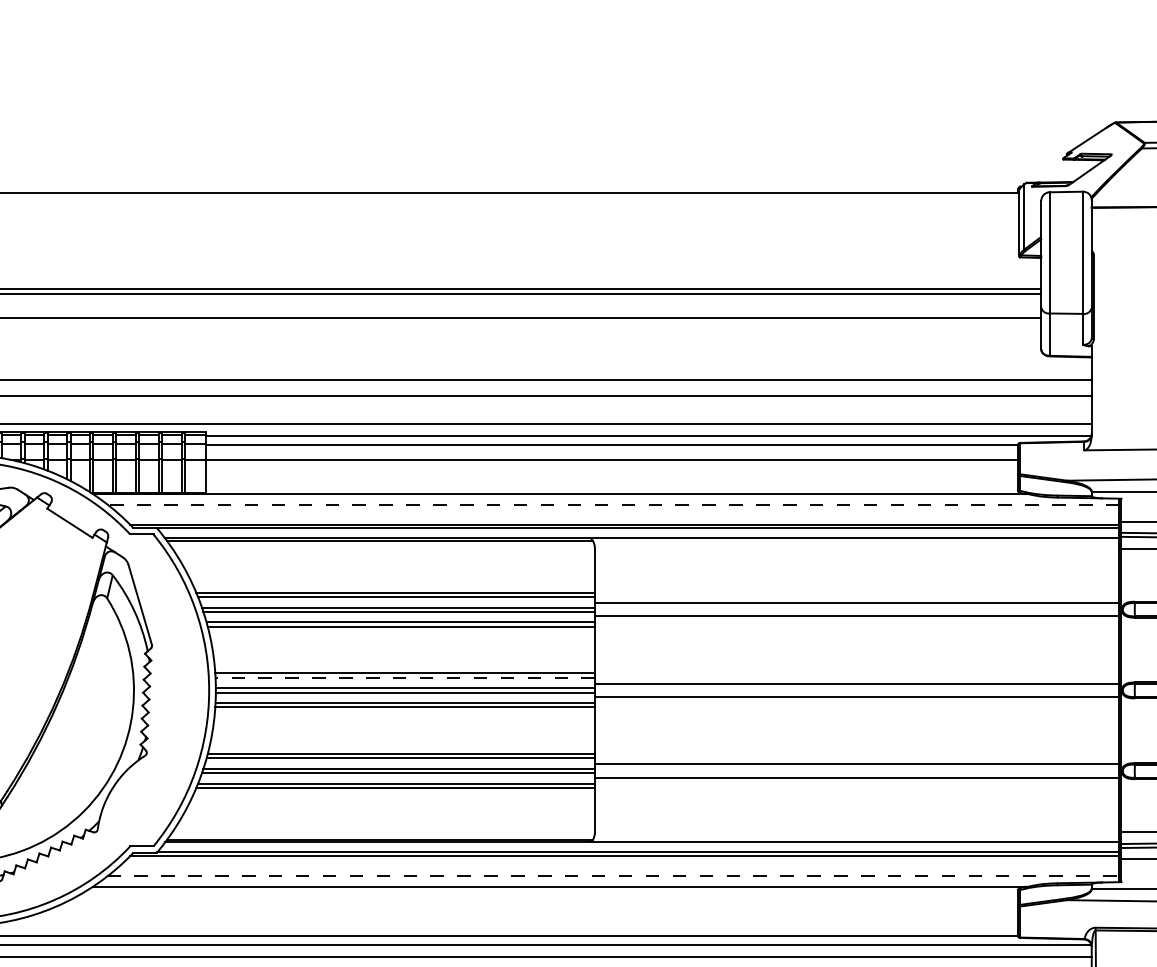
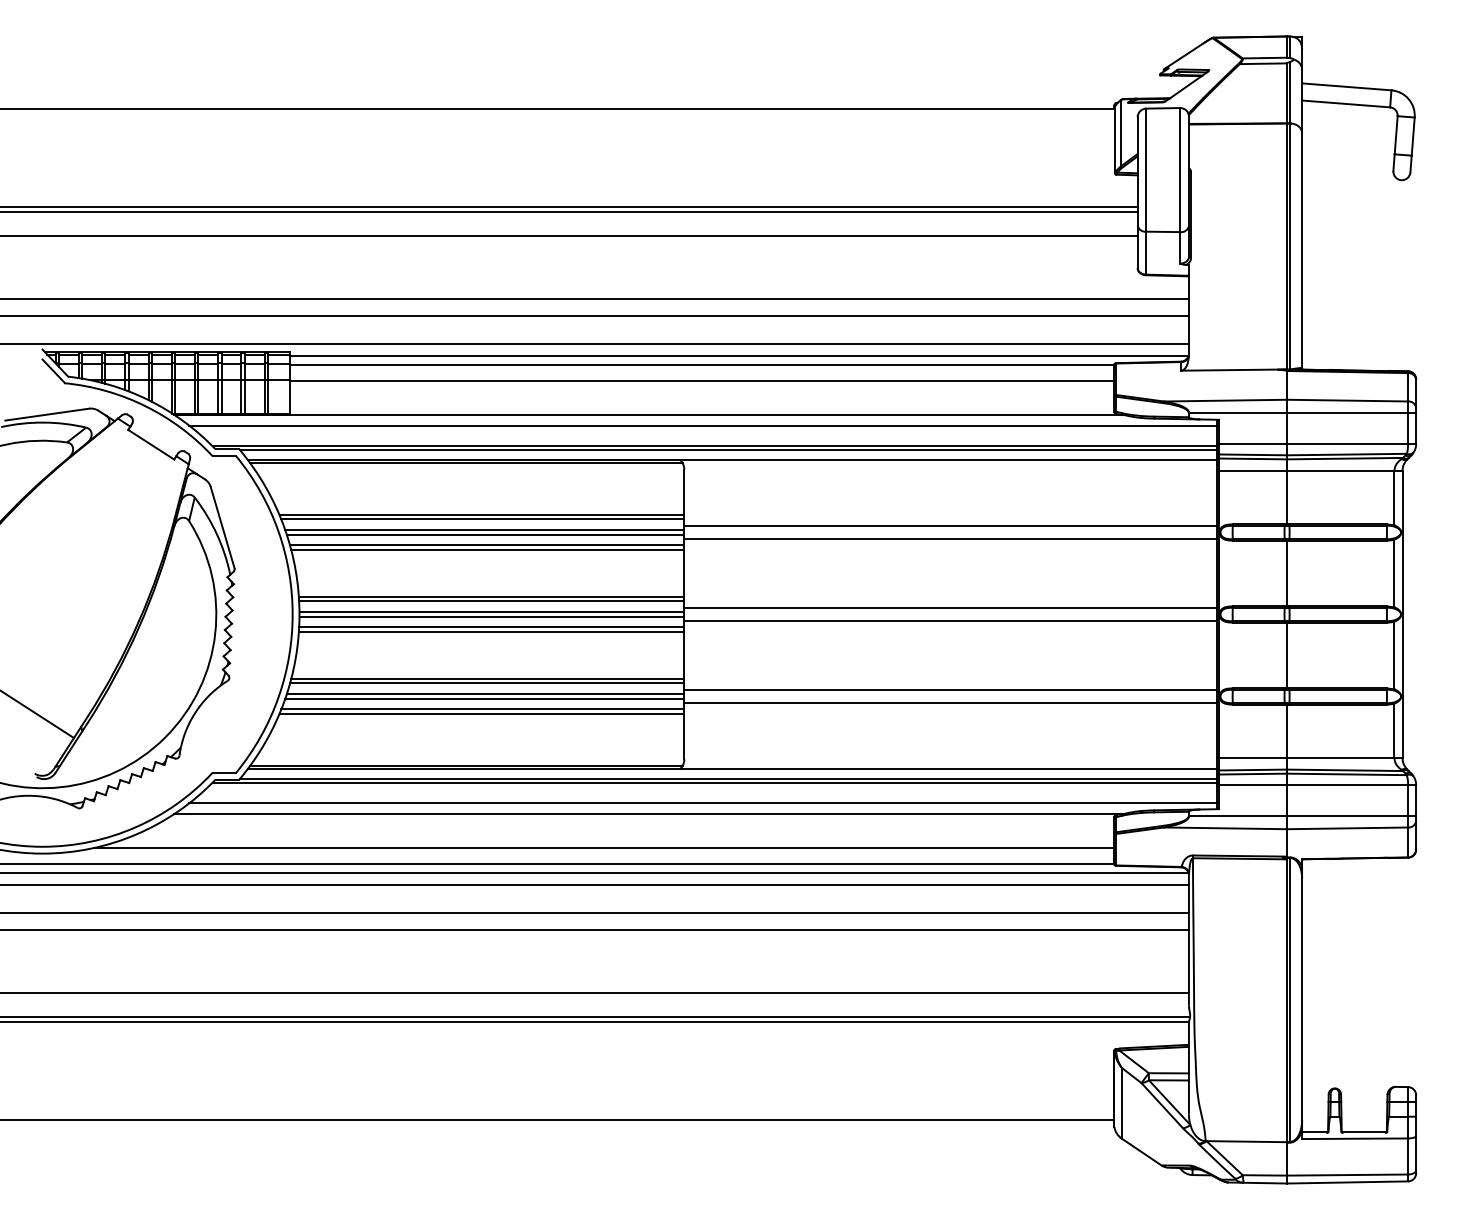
line: (613, 504) -> (703, 425), dashed -> solid
line: (404, 677) -> (491, 601), dashed -> solid
line: (613, 876) -> (703, 803), dashed -> solid
line: (515, 920) -> (603, 848), added

